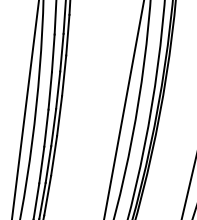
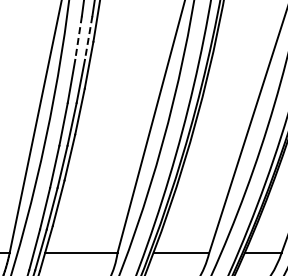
line: (53, 53) -> (78, 38), solid -> dashed
line: (61, 53) -> (88, 38), solid -> dashed

